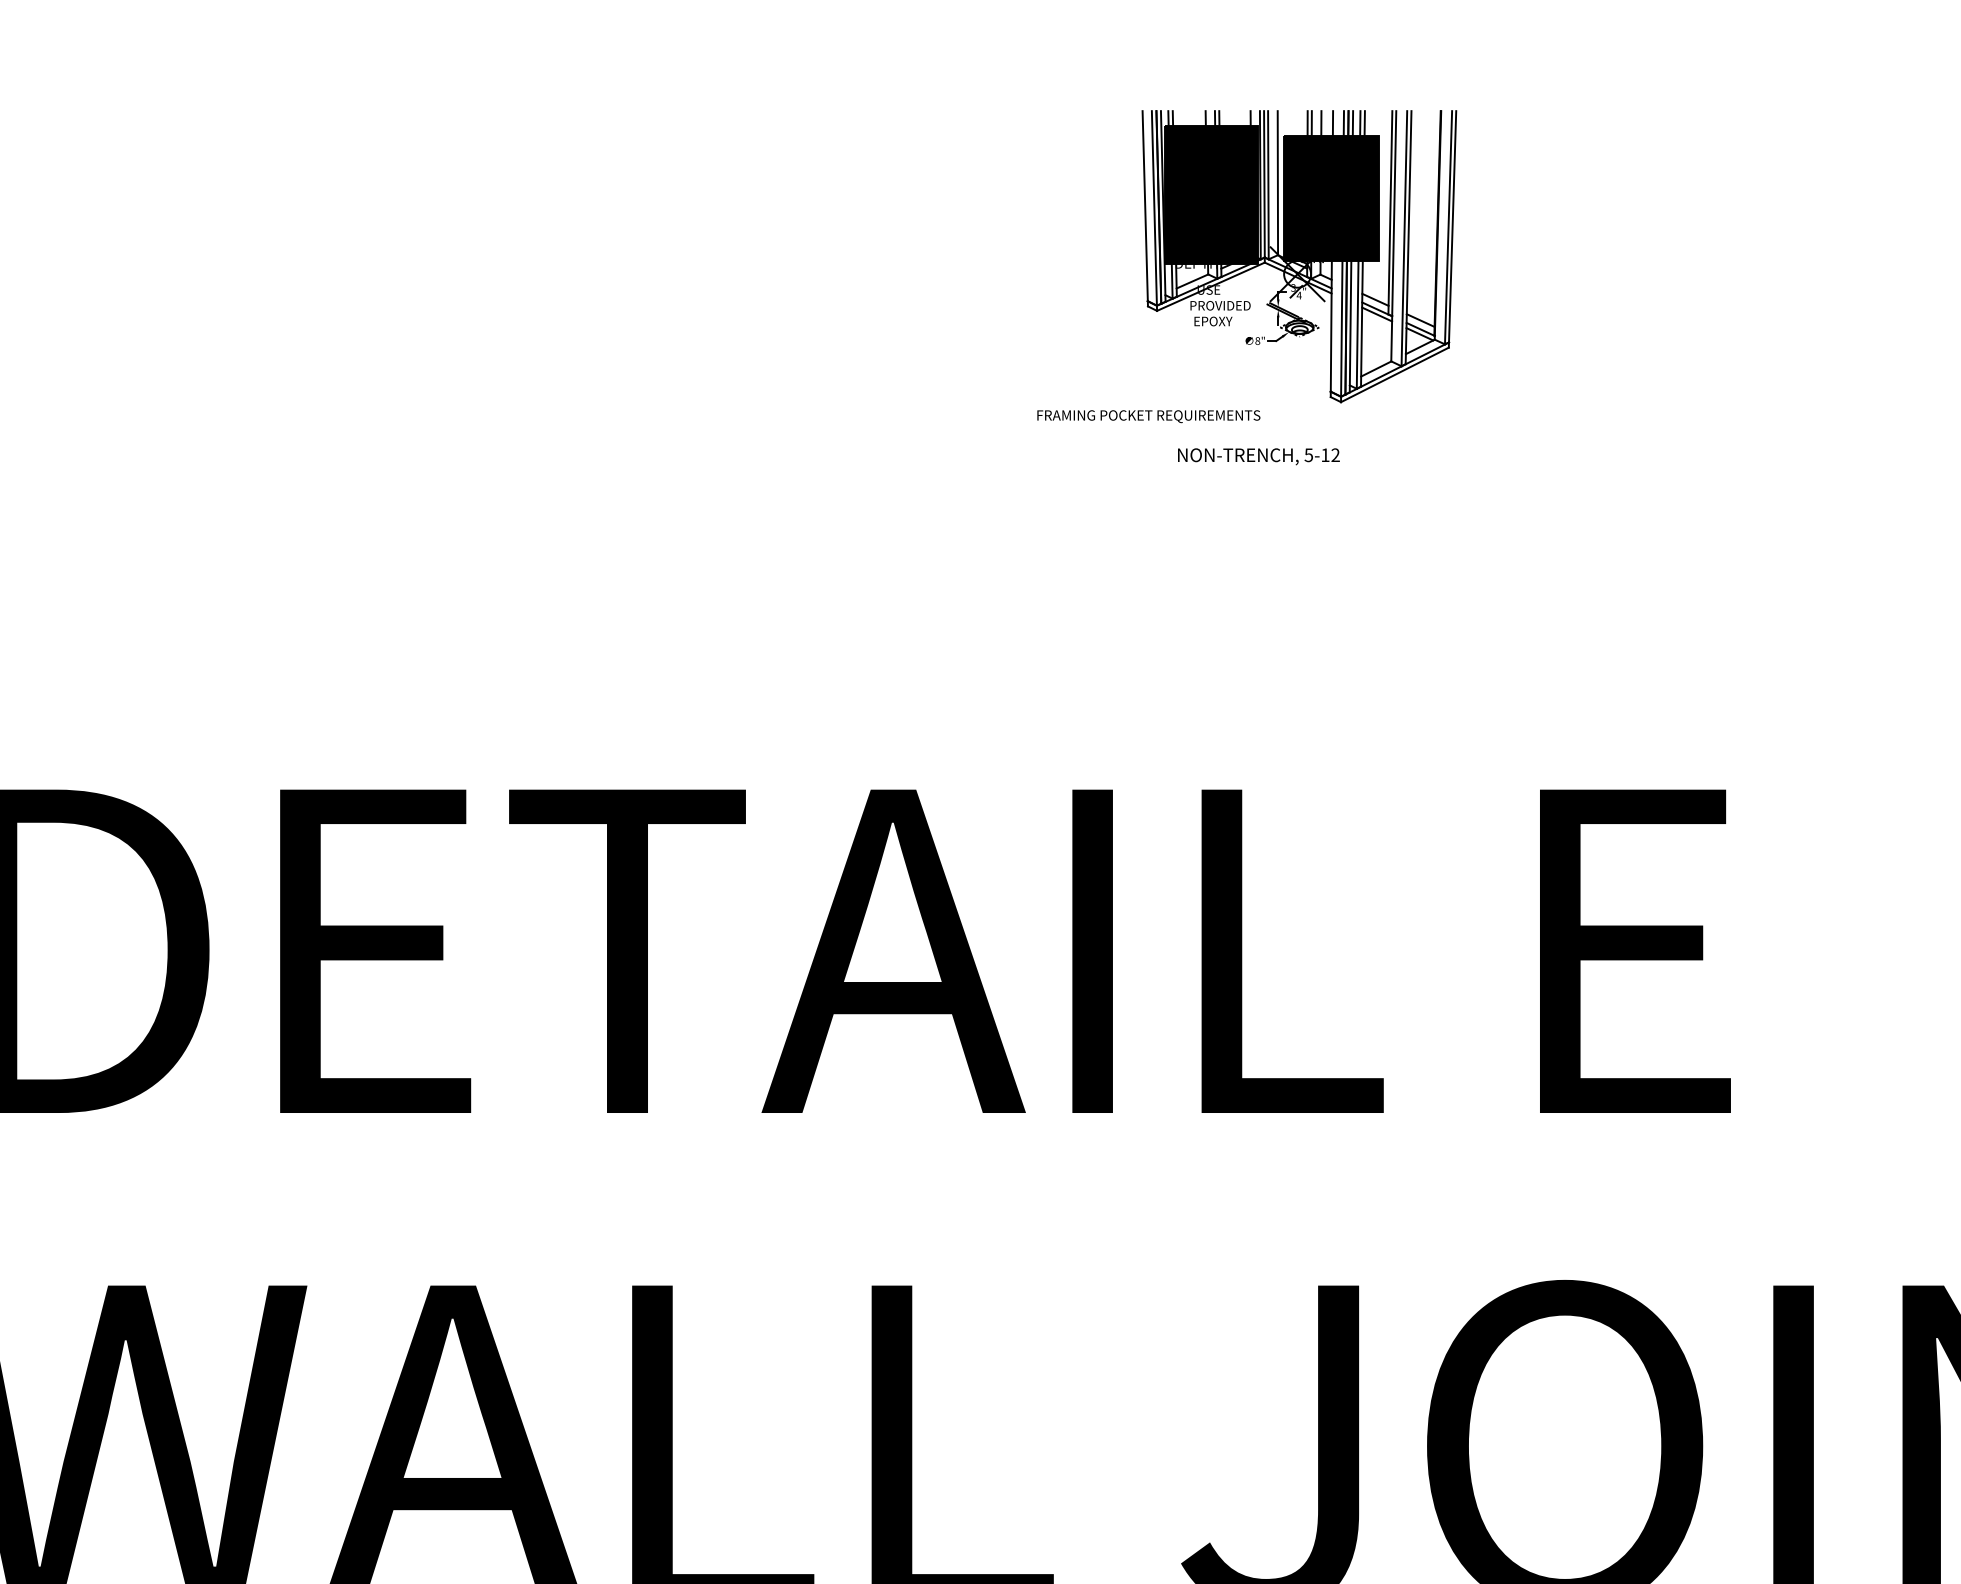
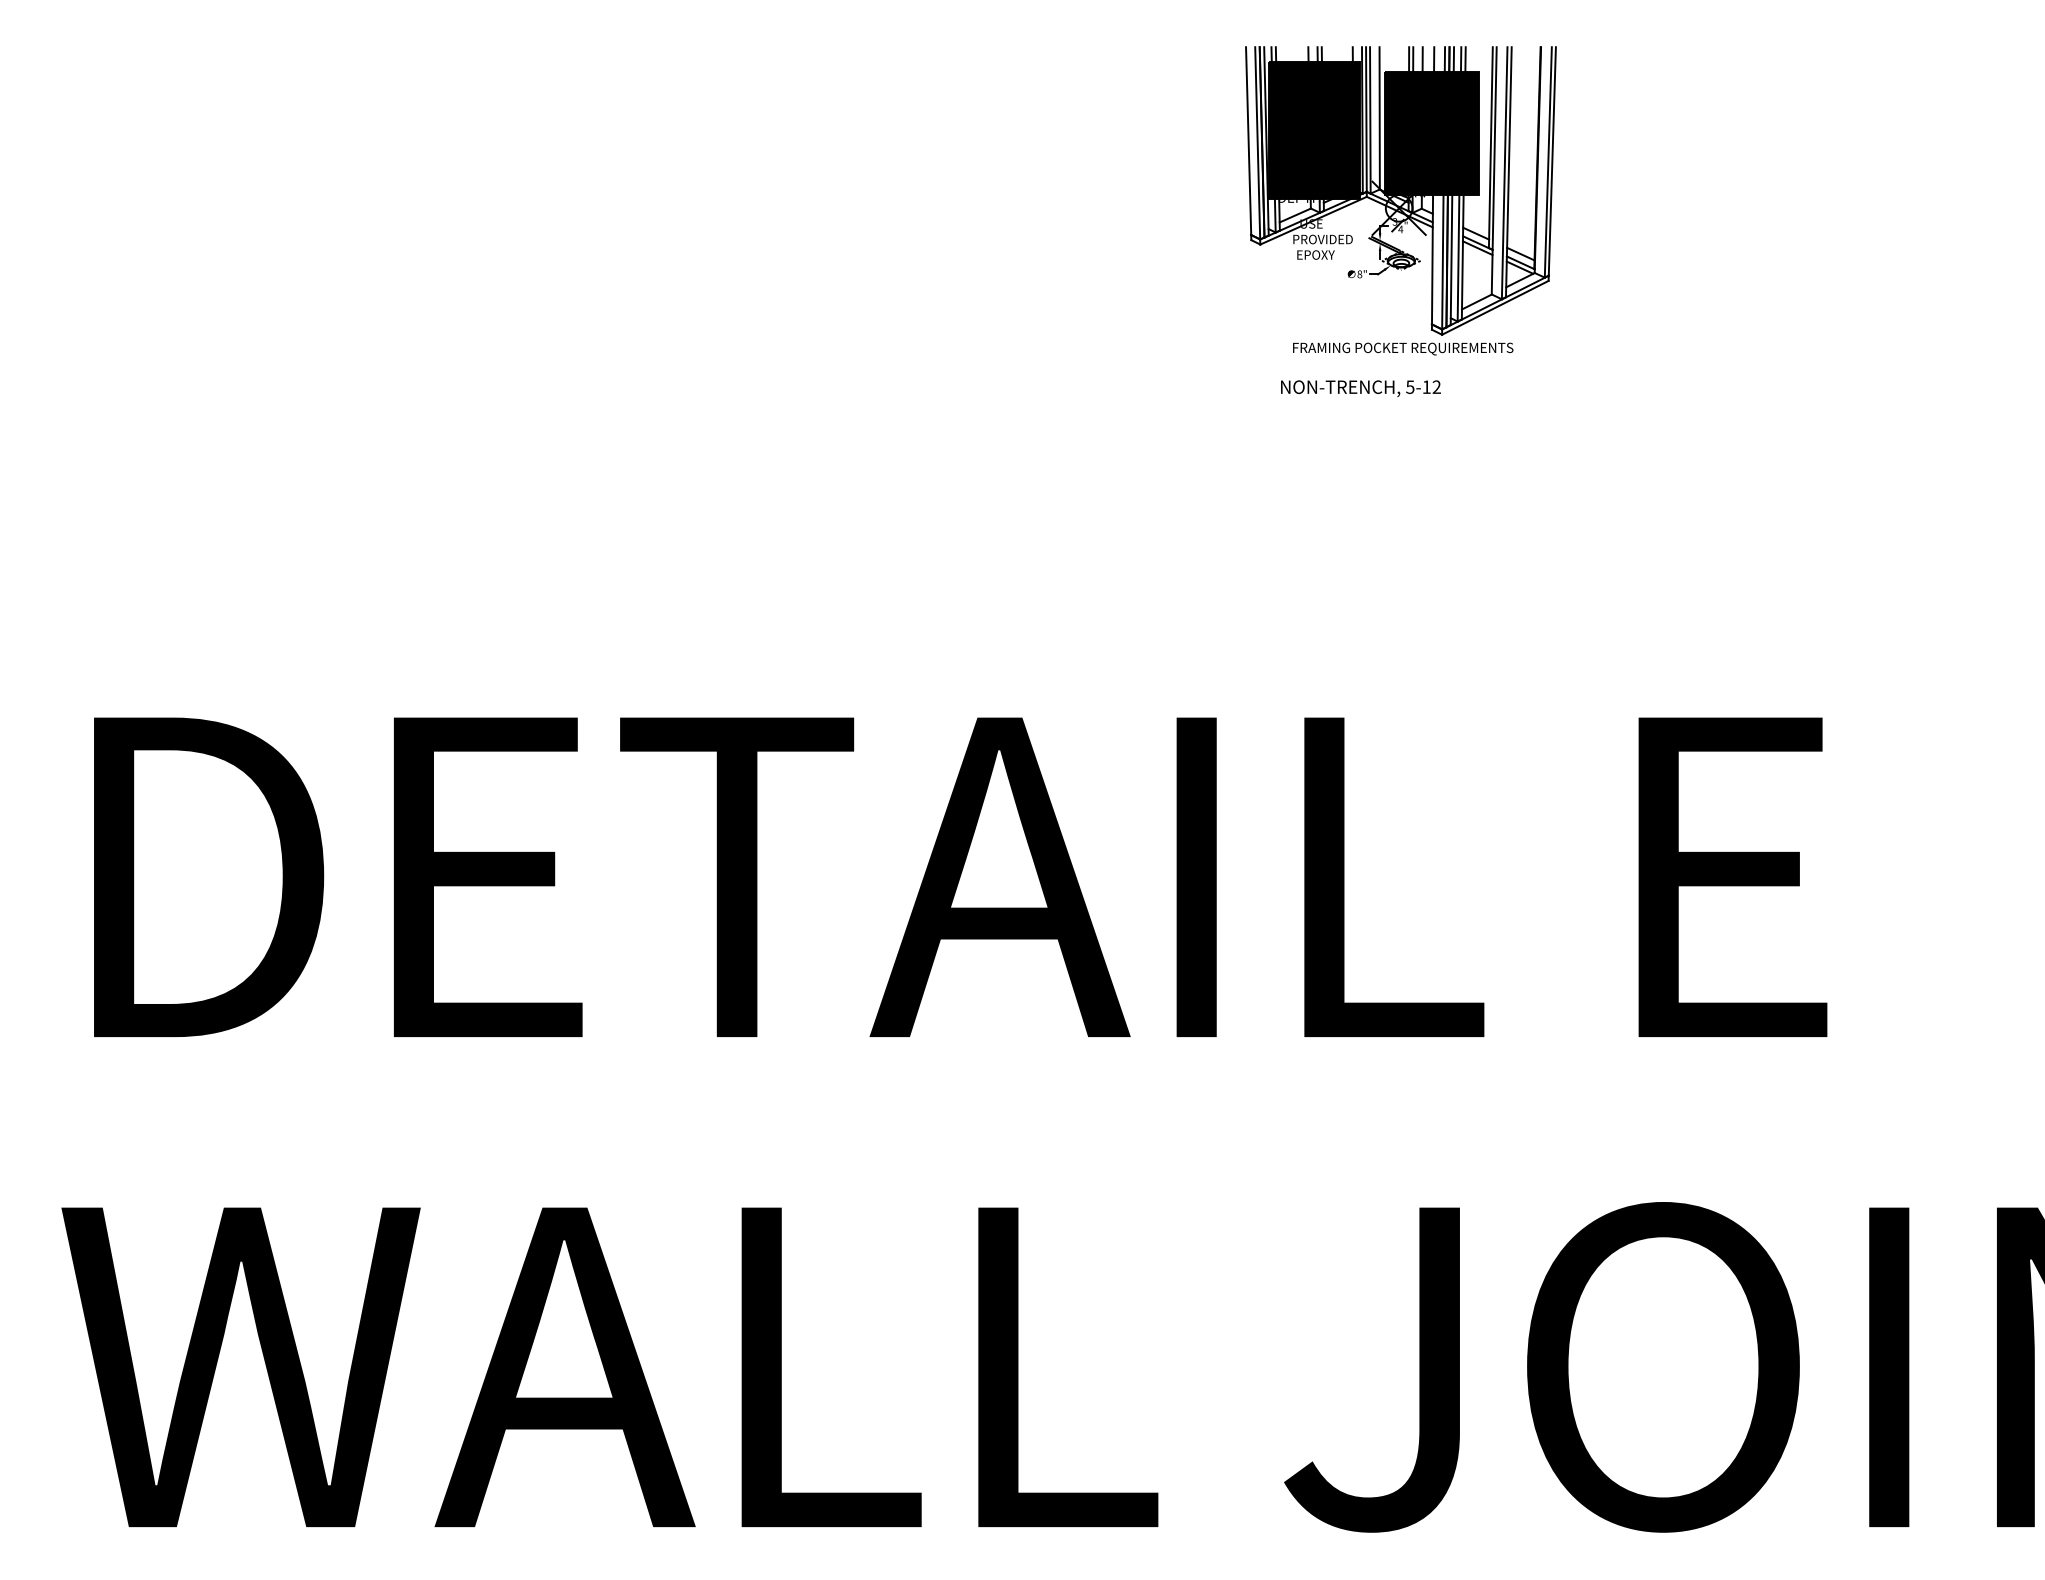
text: (1149, 416) -> (1403, 348), moved

